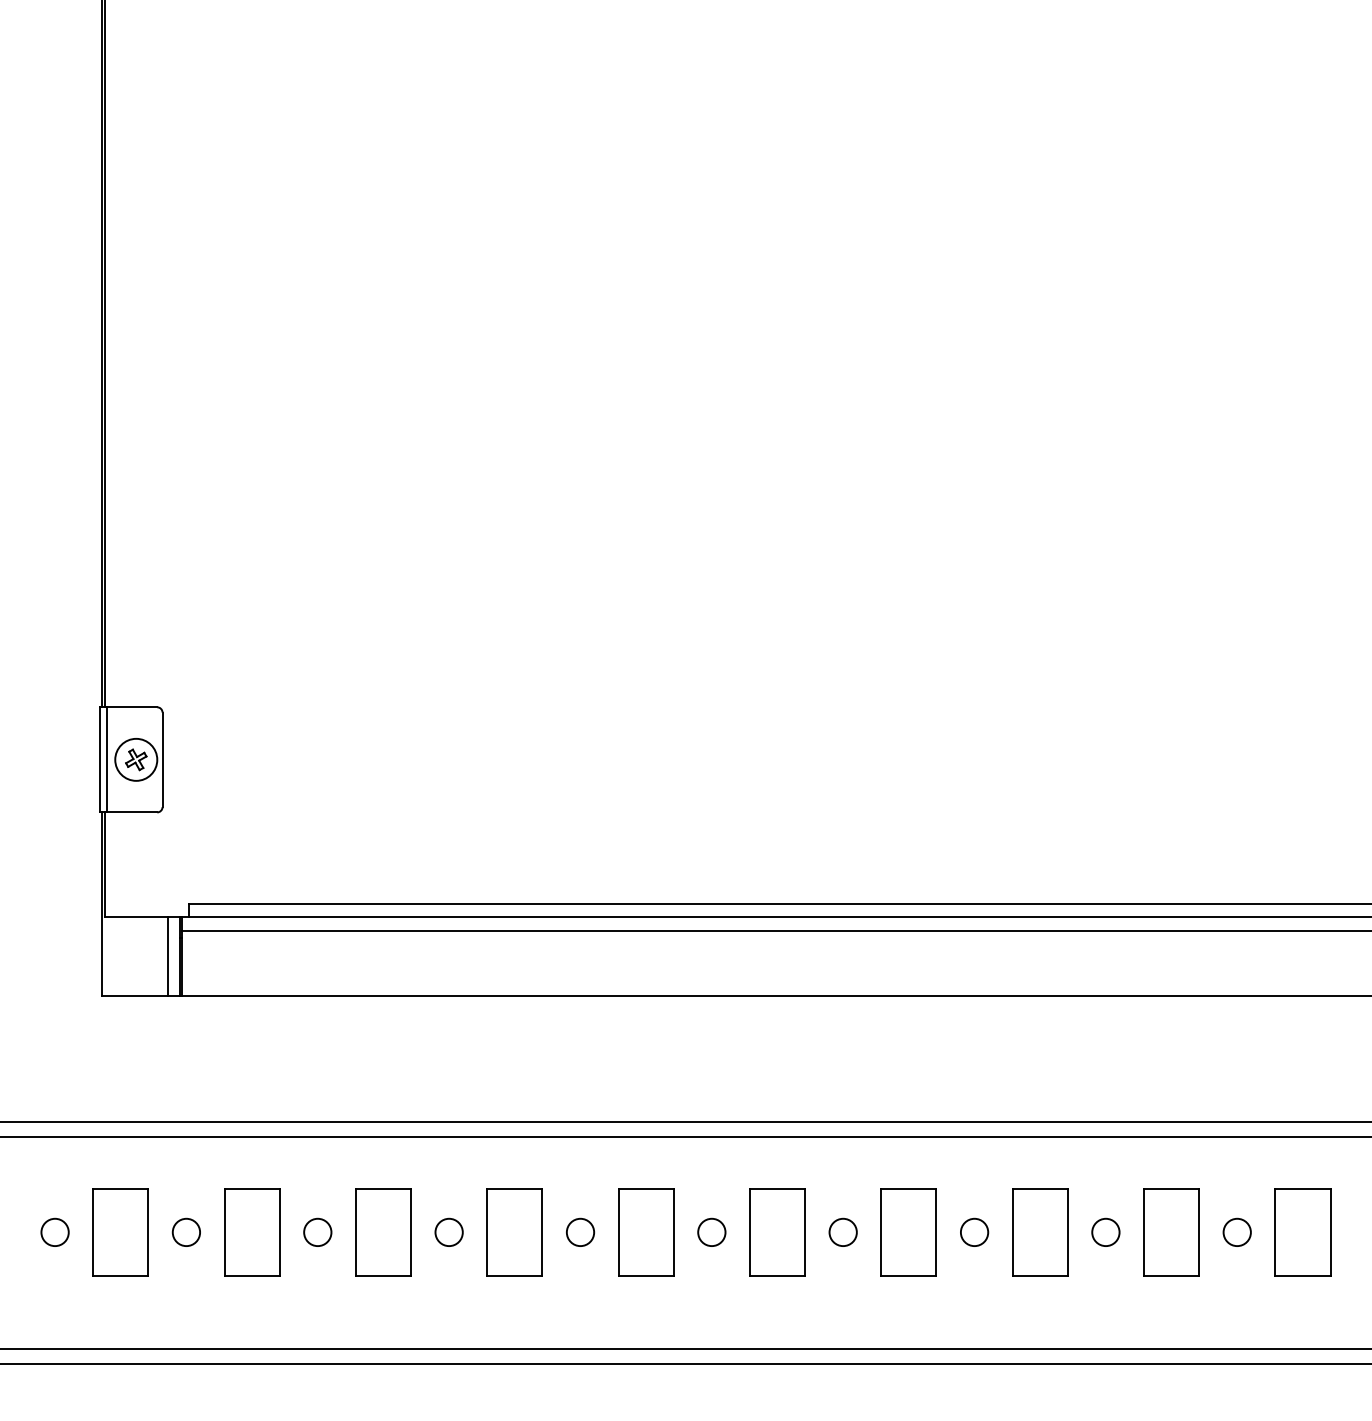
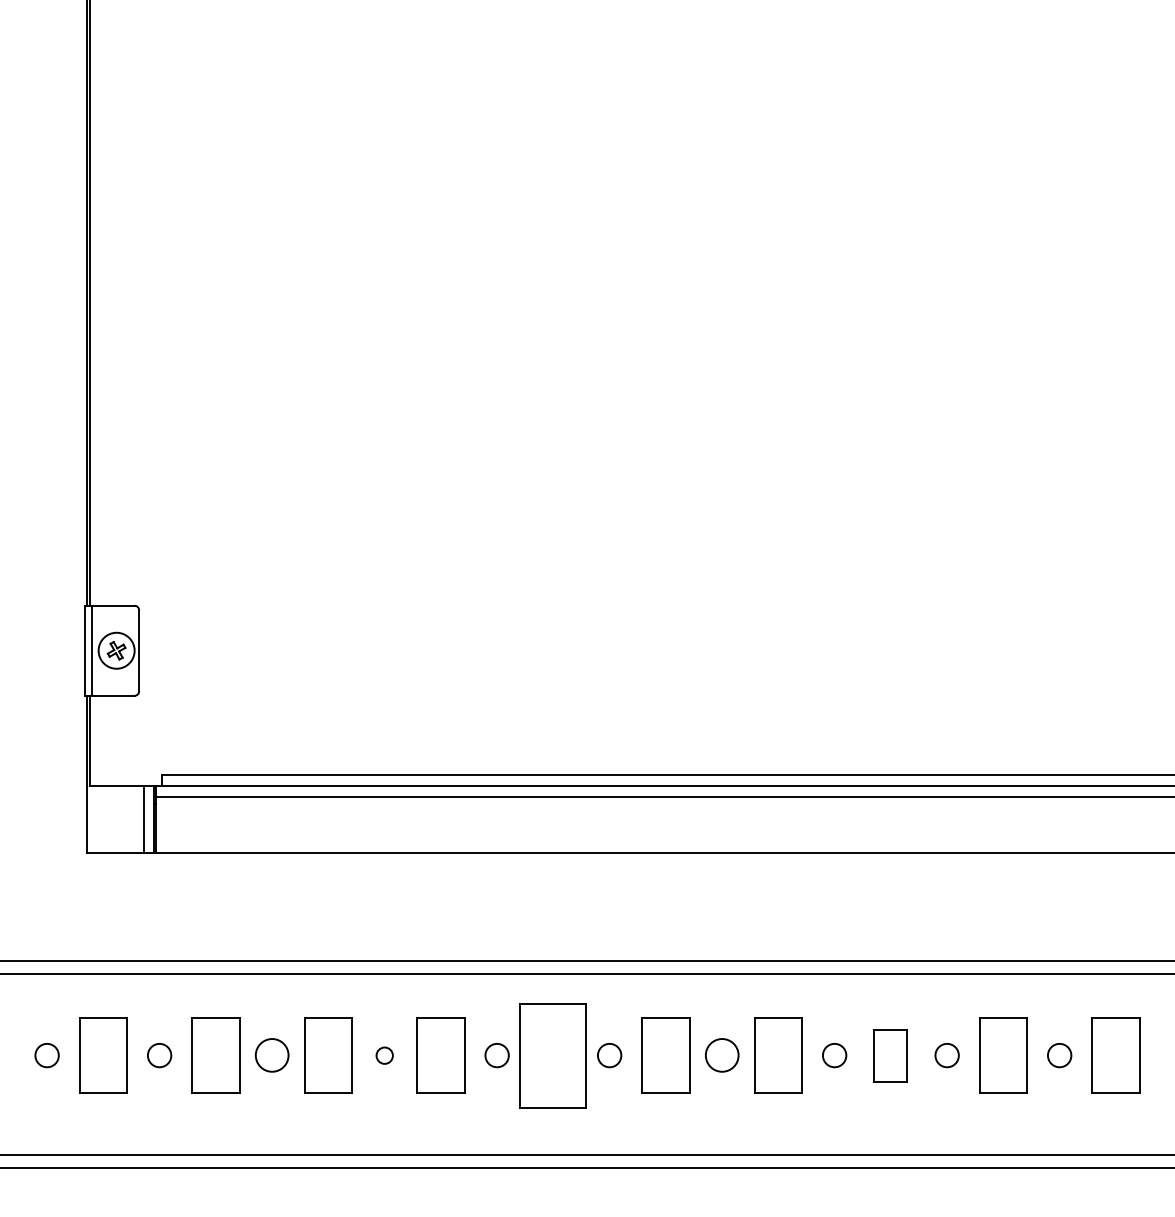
circle: (317, 1232) -> (271, 1055), size x1.4
circle: (448, 1232) -> (384, 1055), size x0.7
part: (646, 1232) -> (553, 1055), size x1.4
circle: (842, 1232) -> (721, 1055), size x1.4
part: (1039, 1232) -> (890, 1055), size x0.7

